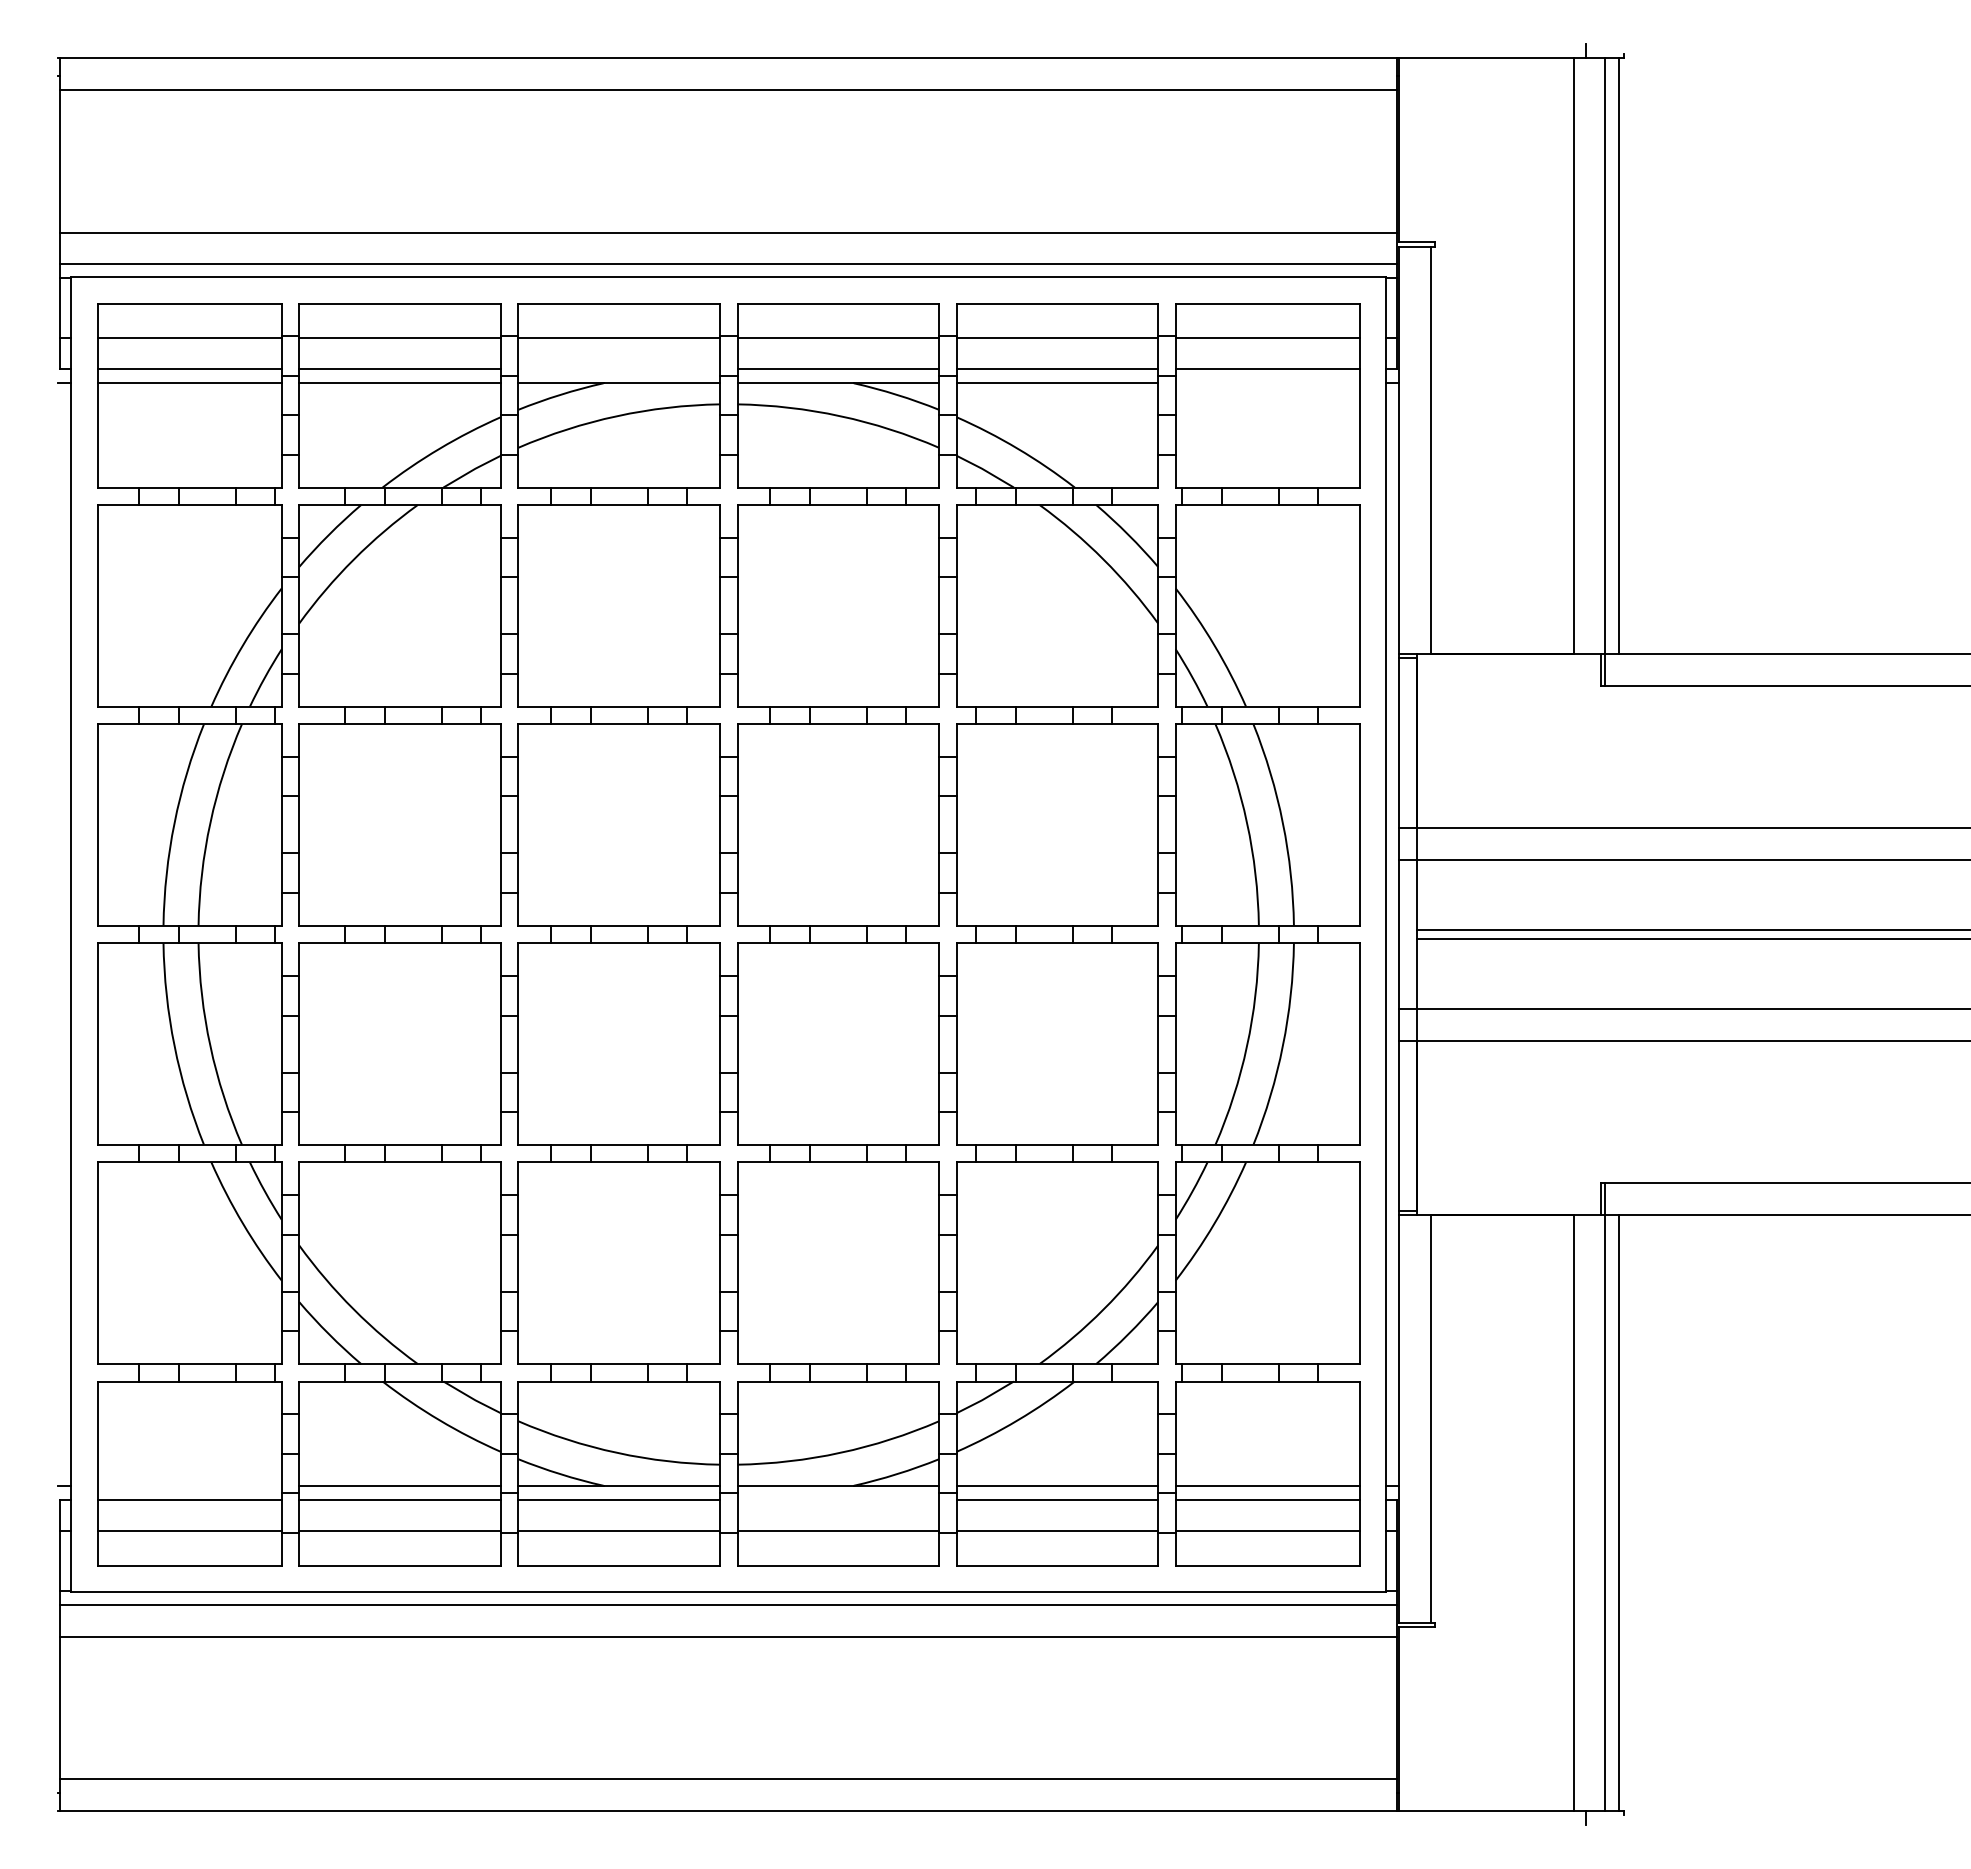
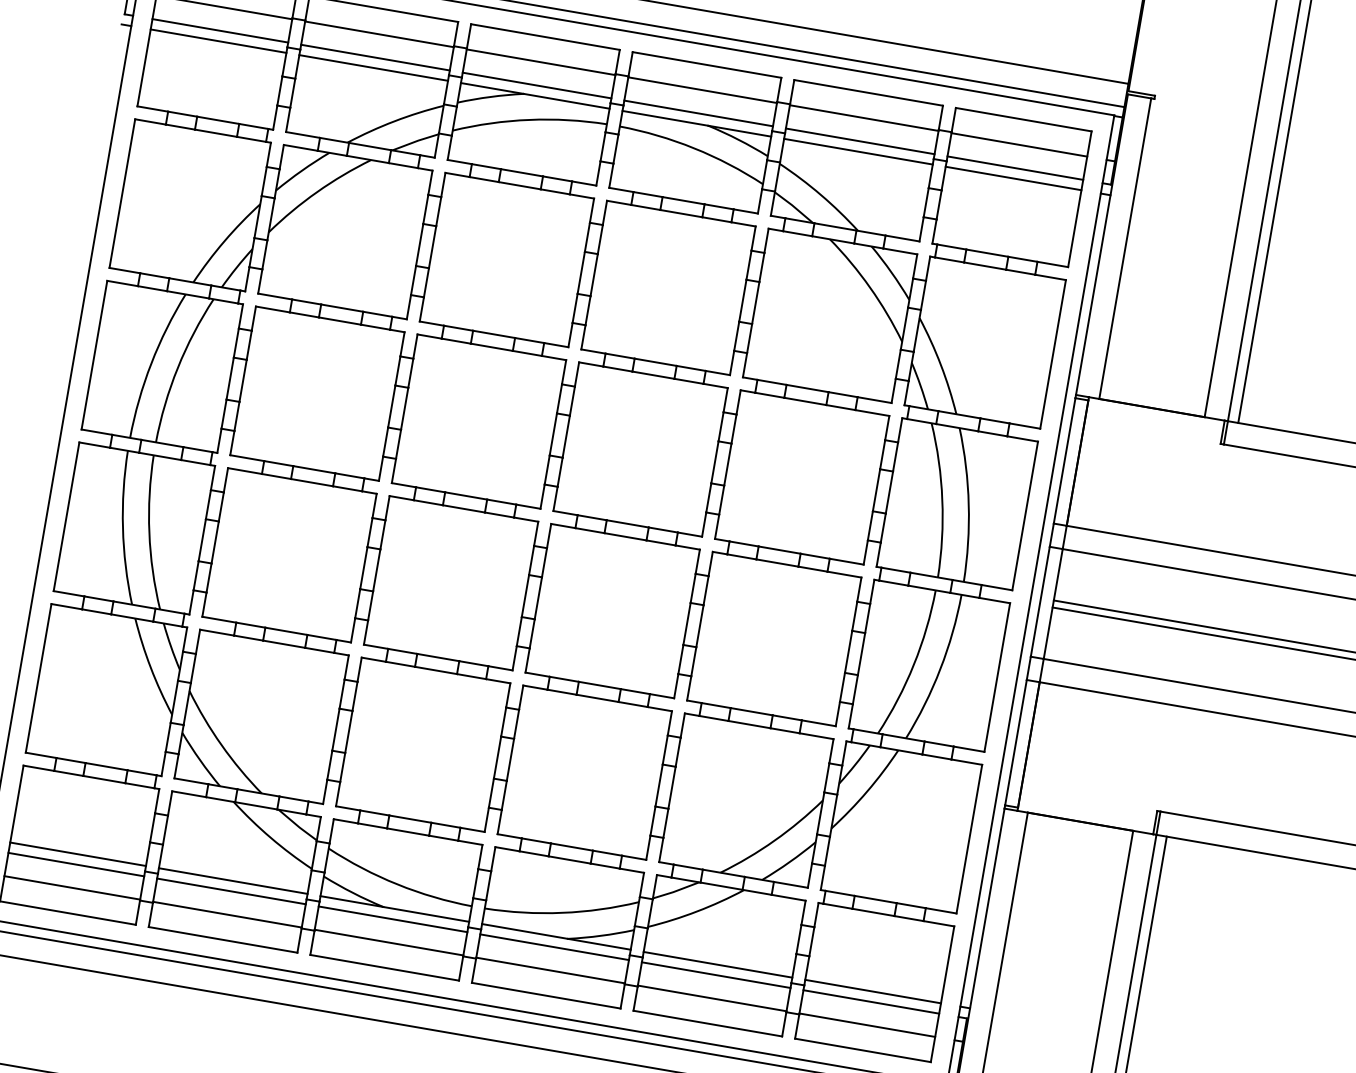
line: (618, 369) -> (536, 85), added
line: (1267, 383) -> (1013, 178), added
line: (189, 1485) -> (78, 854), added
line: (838, 1499) -> (554, 947), added

